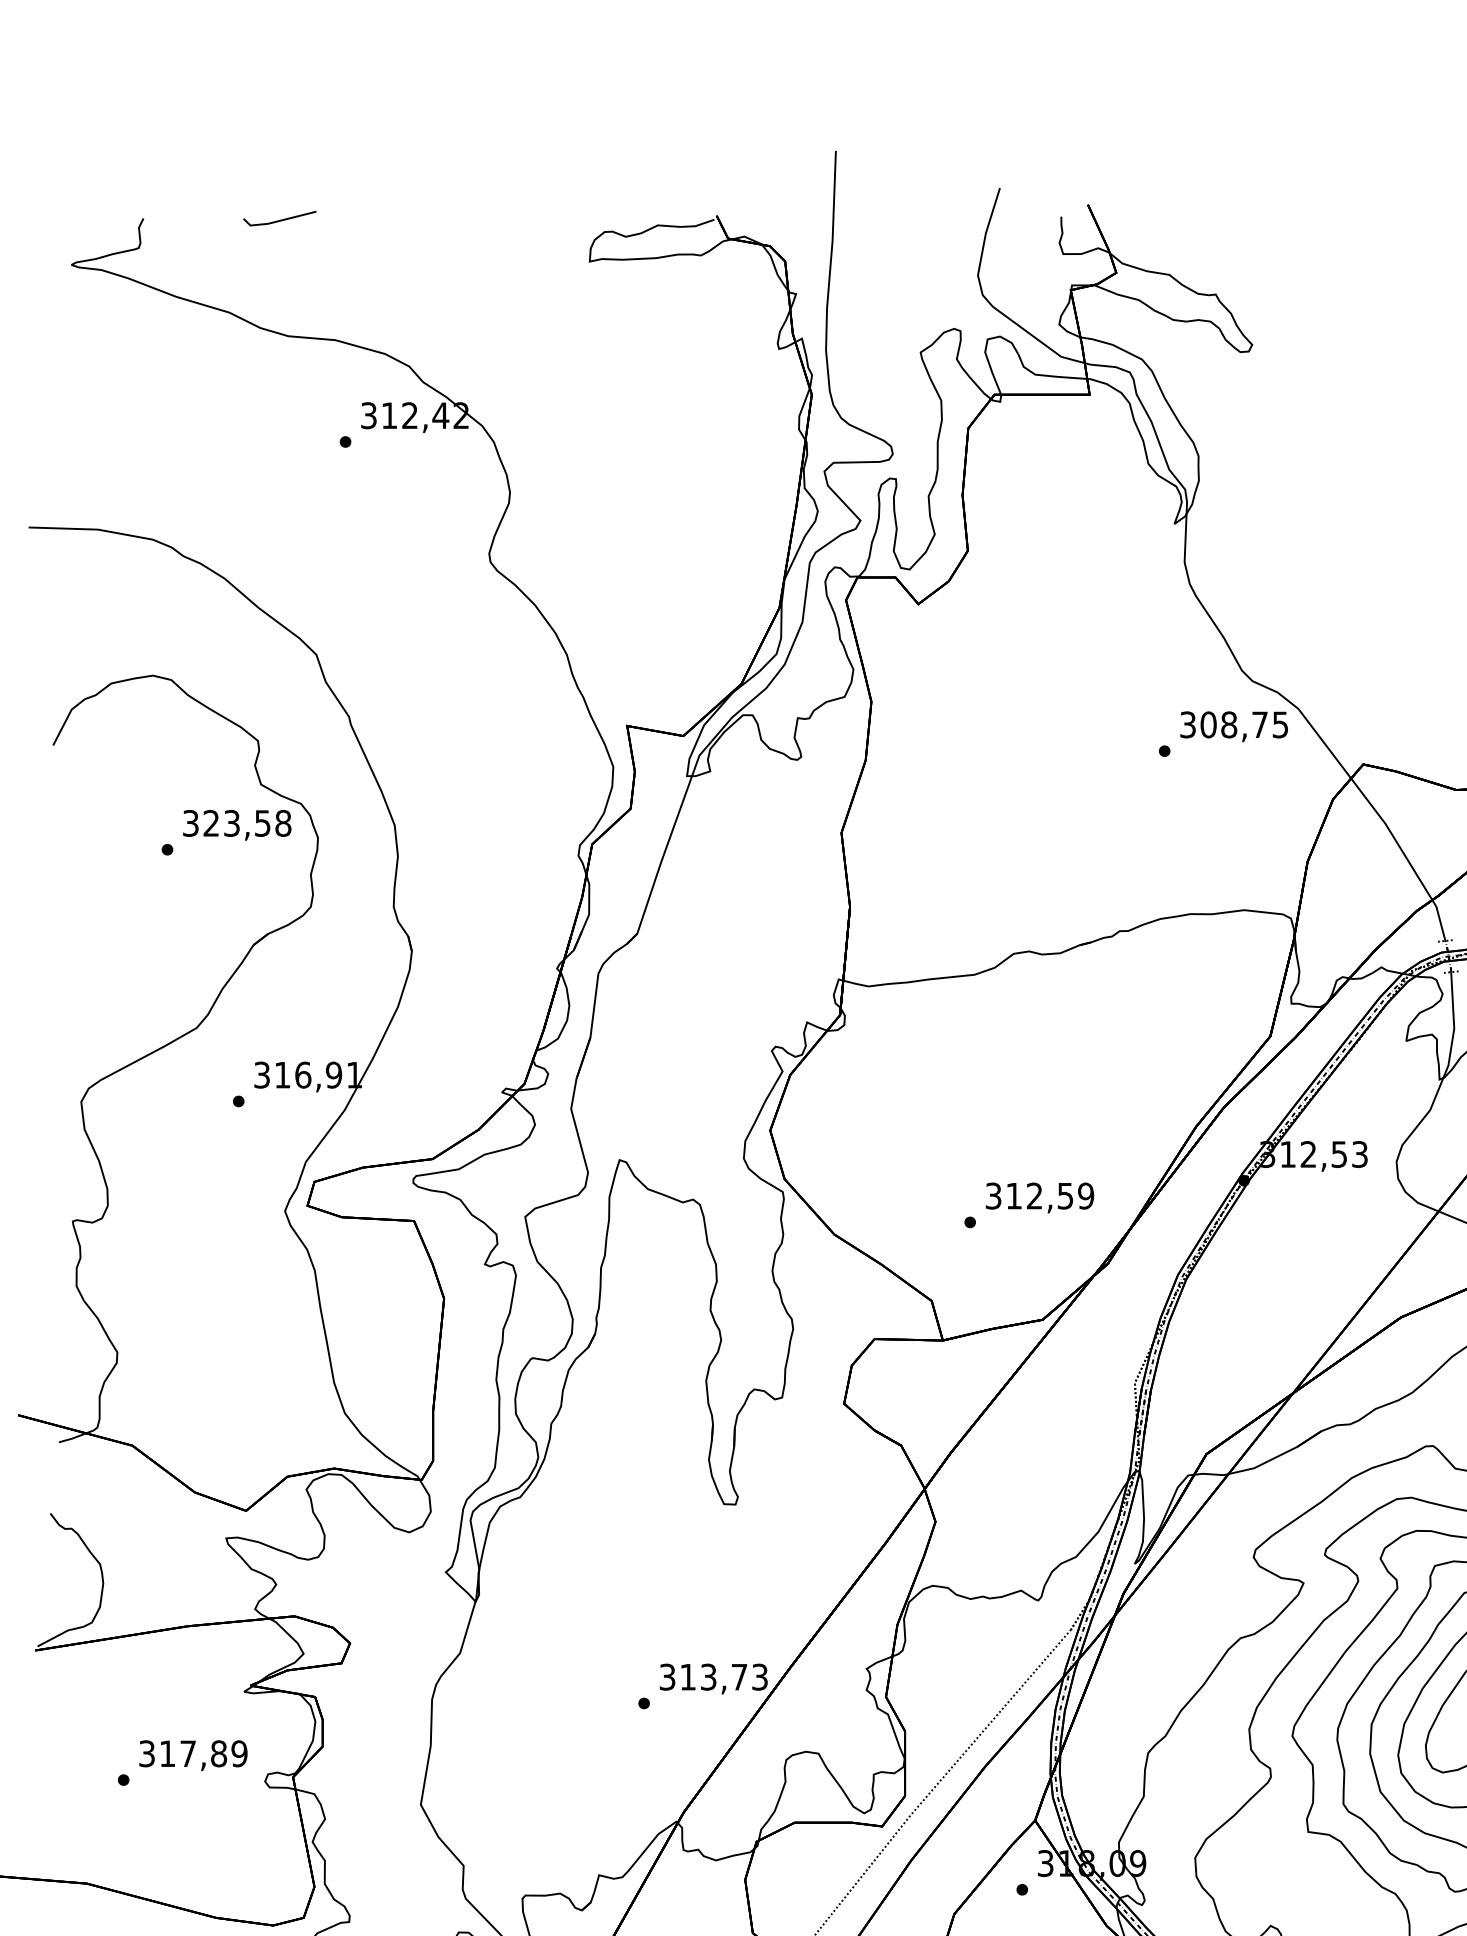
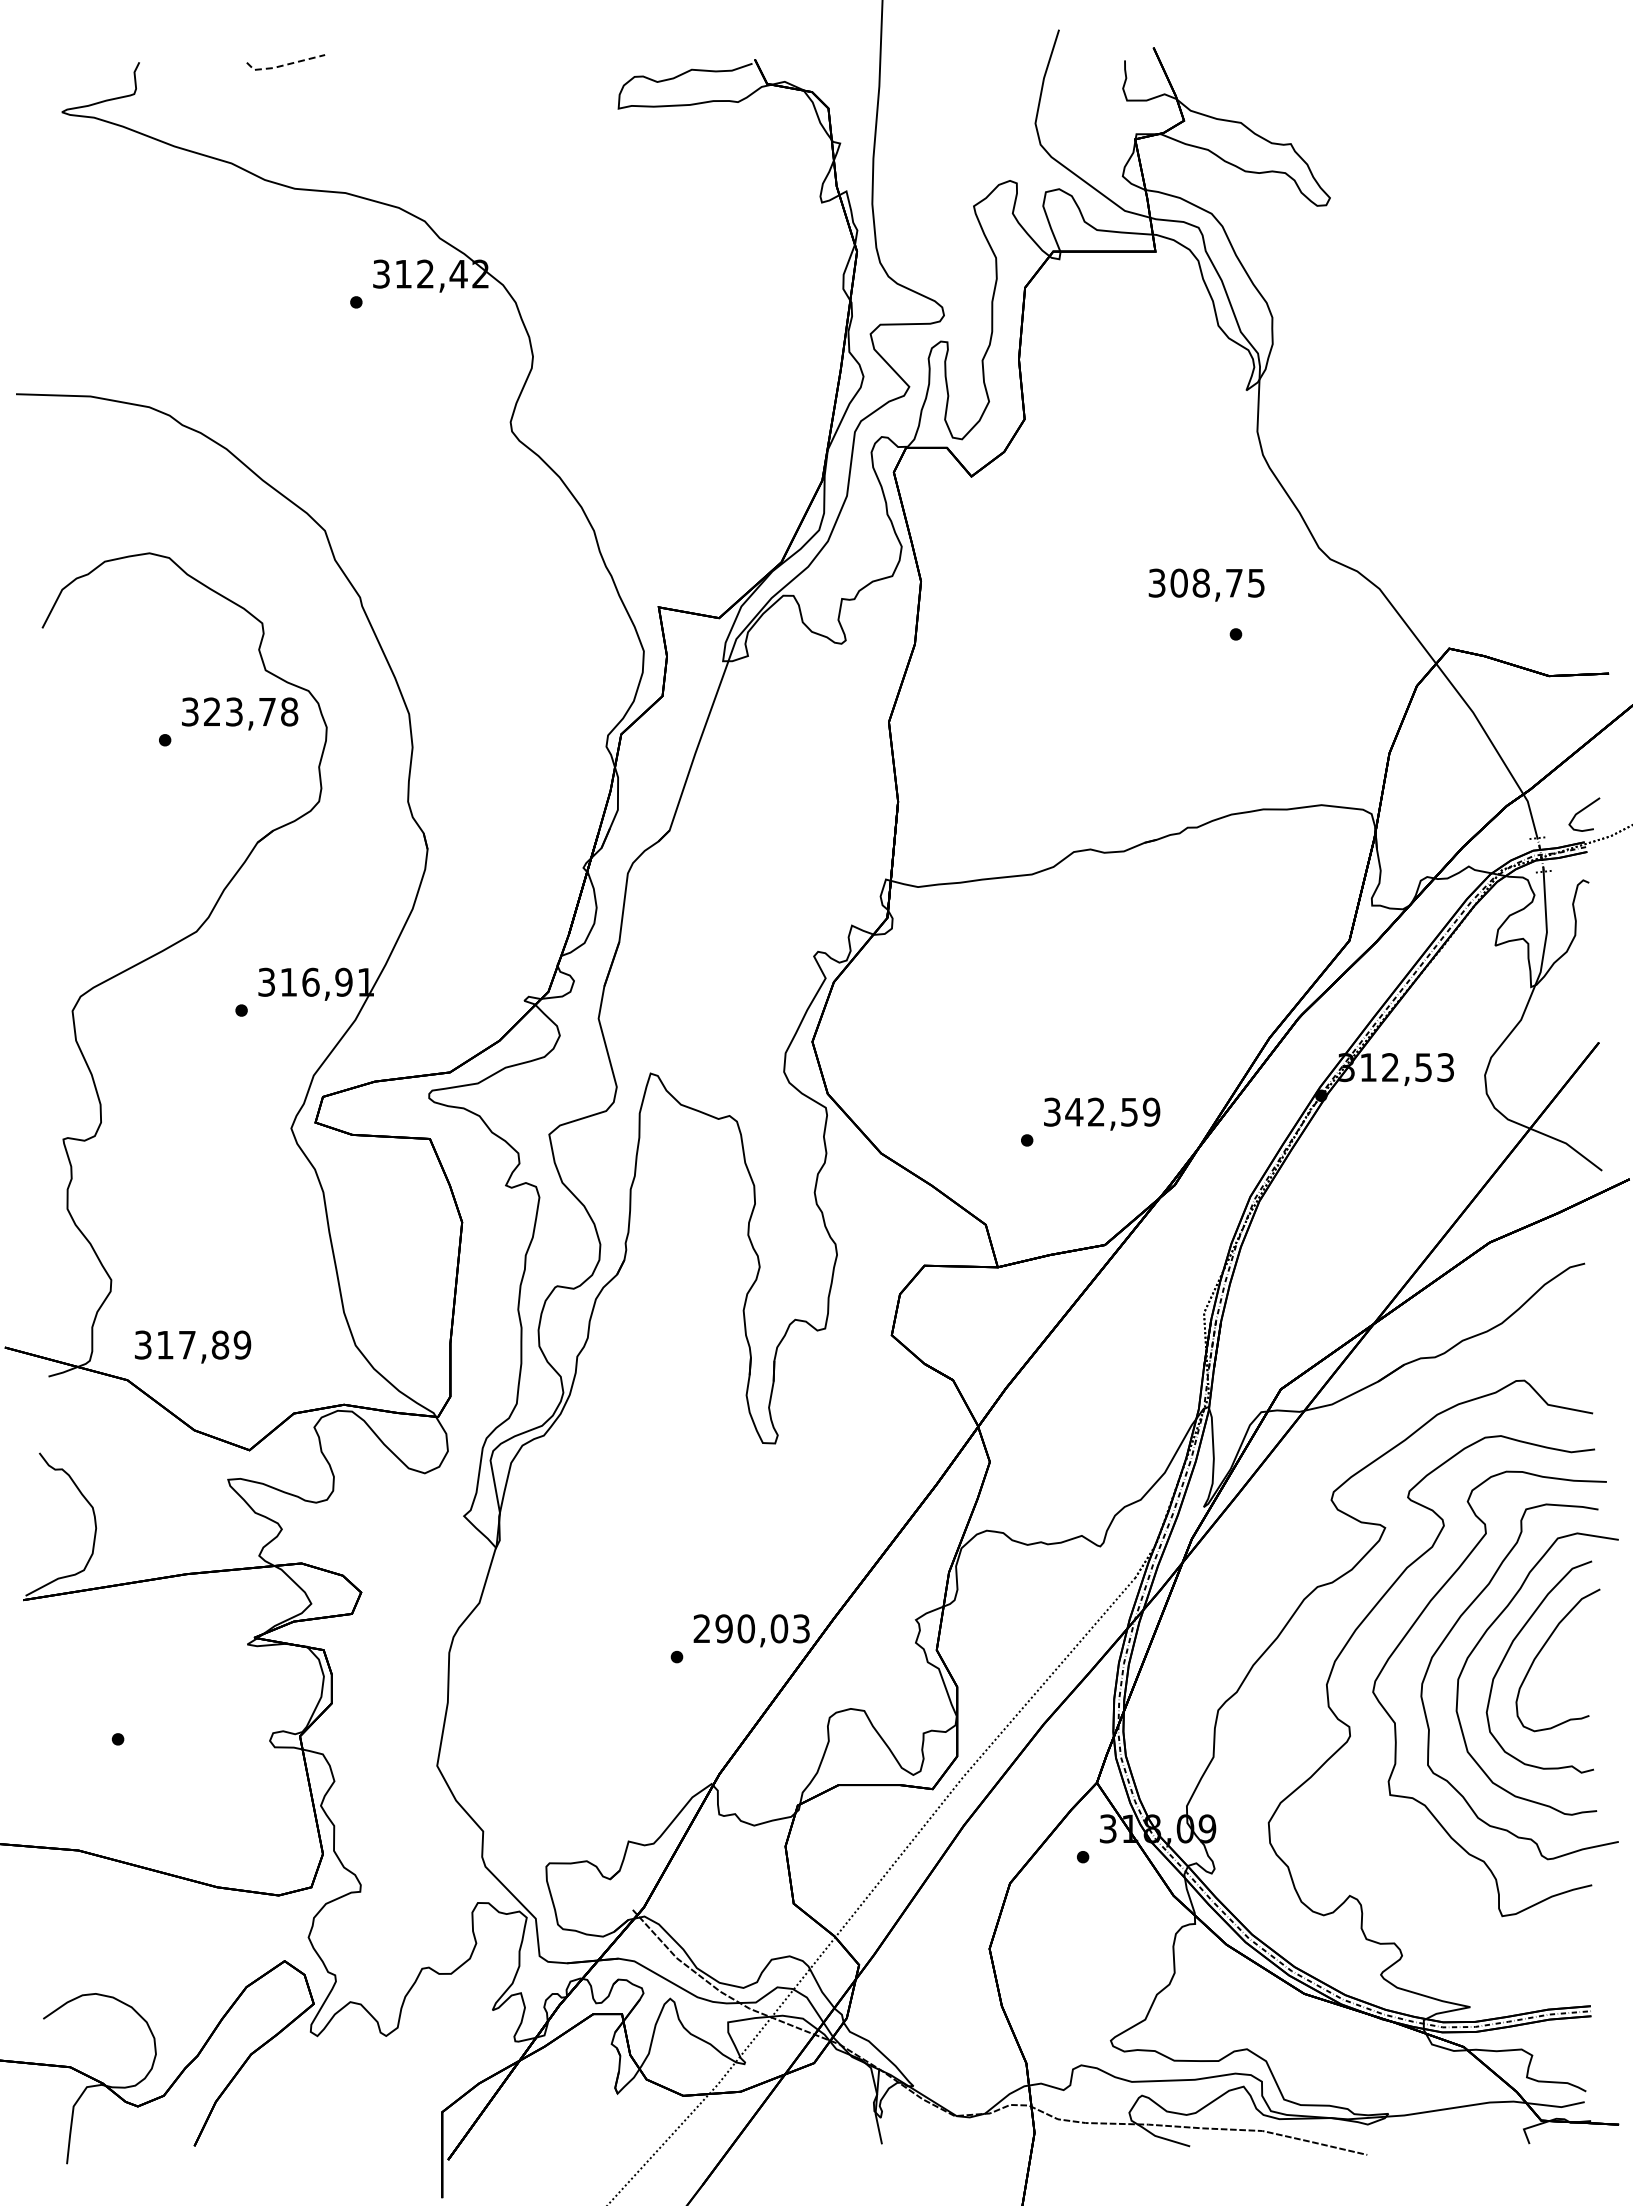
line: (277, 221) -> (283, 65), solid -> dashed
text: (1234, 726) -> (1206, 584), moved
text: (262, 823) -> (267, 712), 323,58 -> 323,78
text: (1014, 1196) -> (1074, 1112), 312,59 -> 342,59
text: (703, 1676) -> (740, 1628), 313,73 -> 290,03
text: (193, 1755) -> (193, 1346), moved

